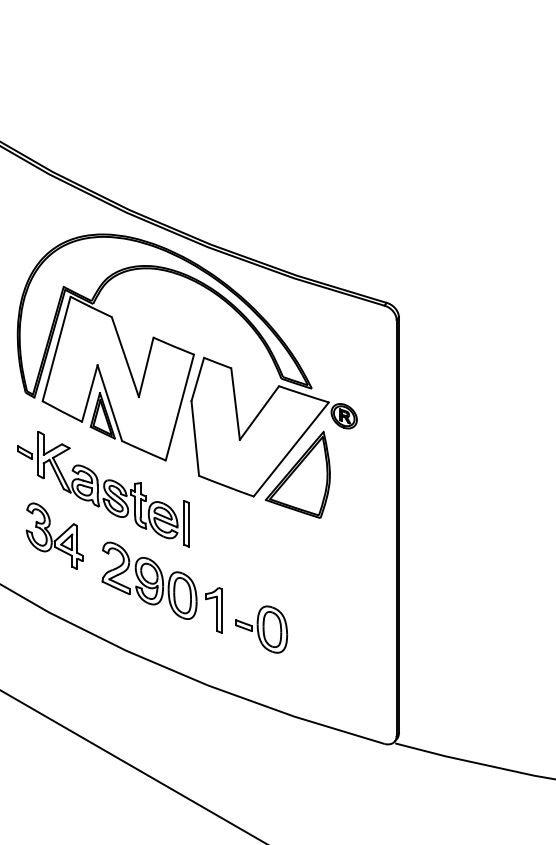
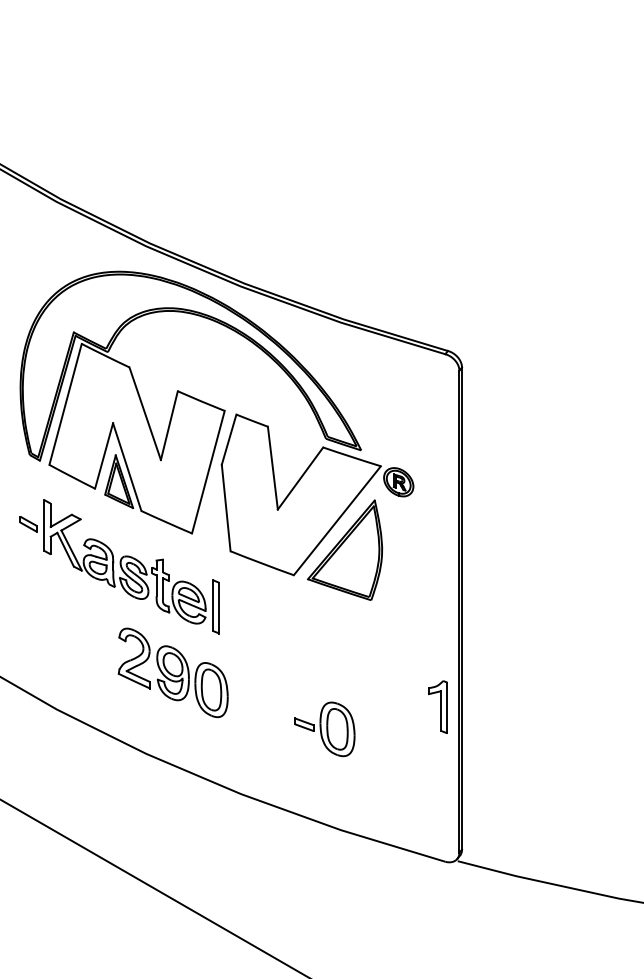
part: (54, 536) -> (63, 621), removed
part: (213, 609) -> (437, 706), moved
part: (261, 629) -> (324, 729), moved

